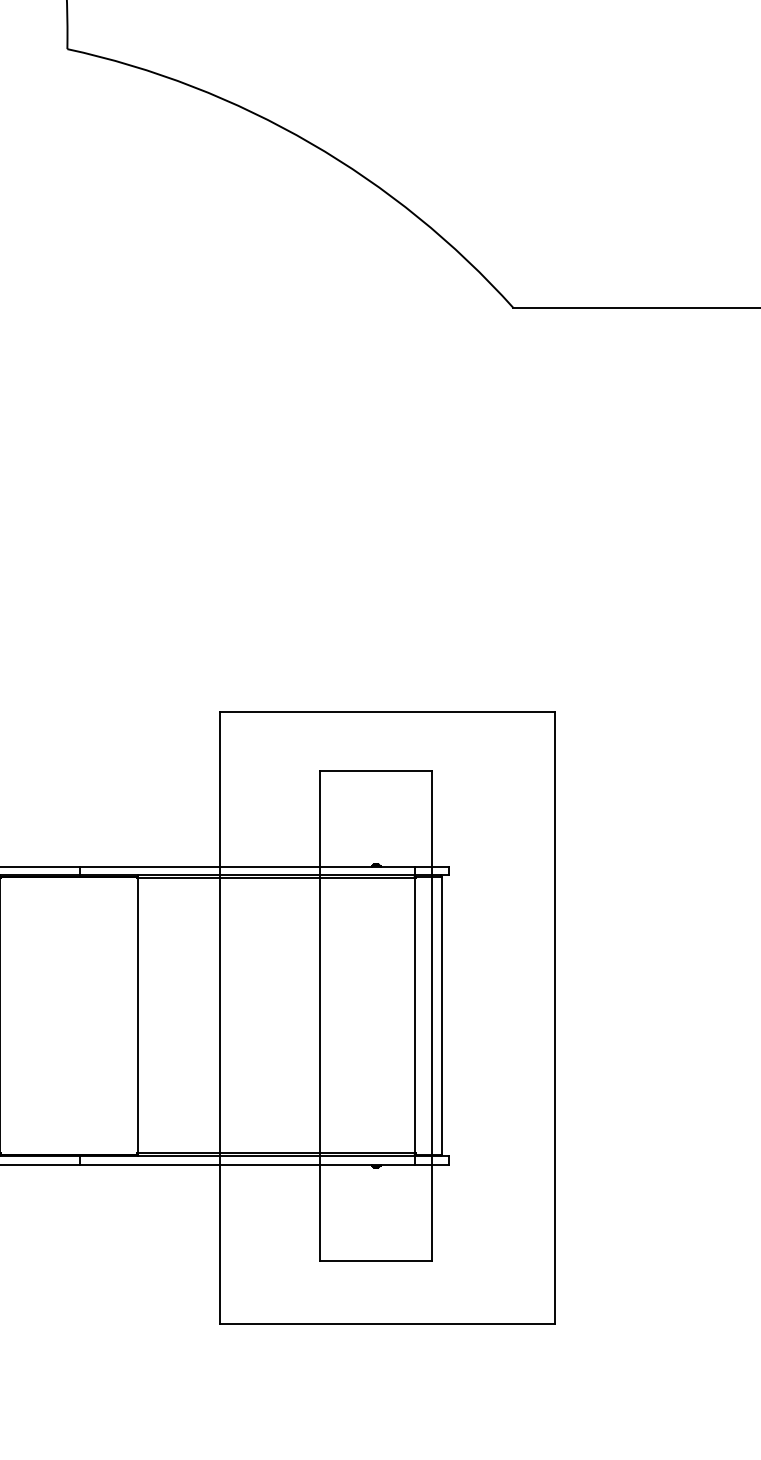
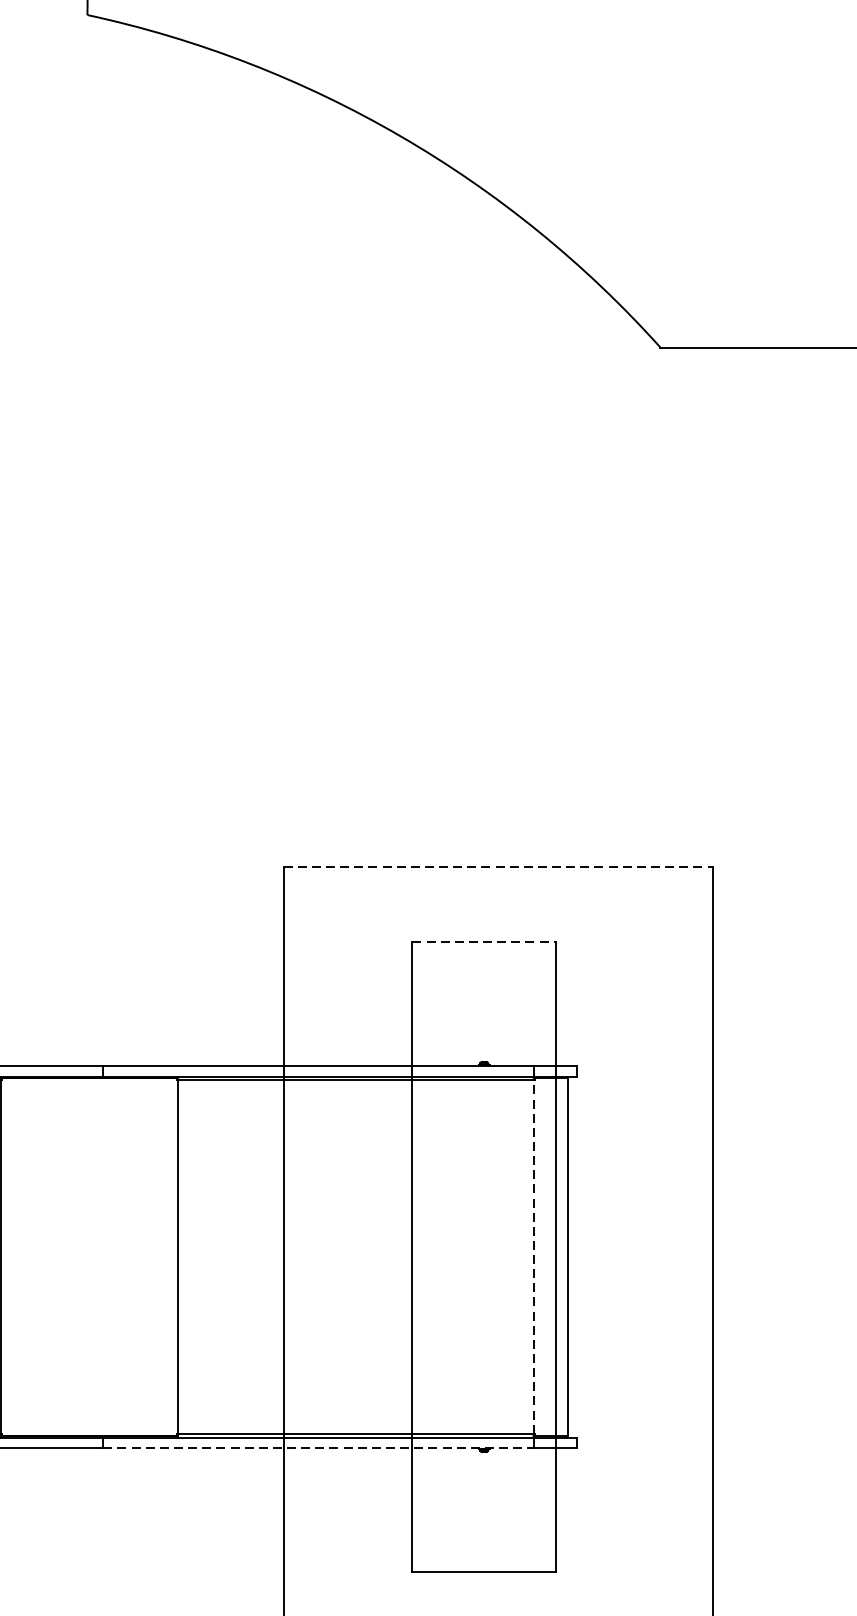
line: (387, 712) -> (498, 867), solid -> dashed
line: (376, 770) -> (484, 941), solid -> dashed
line: (414, 1015) -> (533, 1256), solid -> dashed
line: (247, 1164) -> (318, 1447), solid -> dashed

